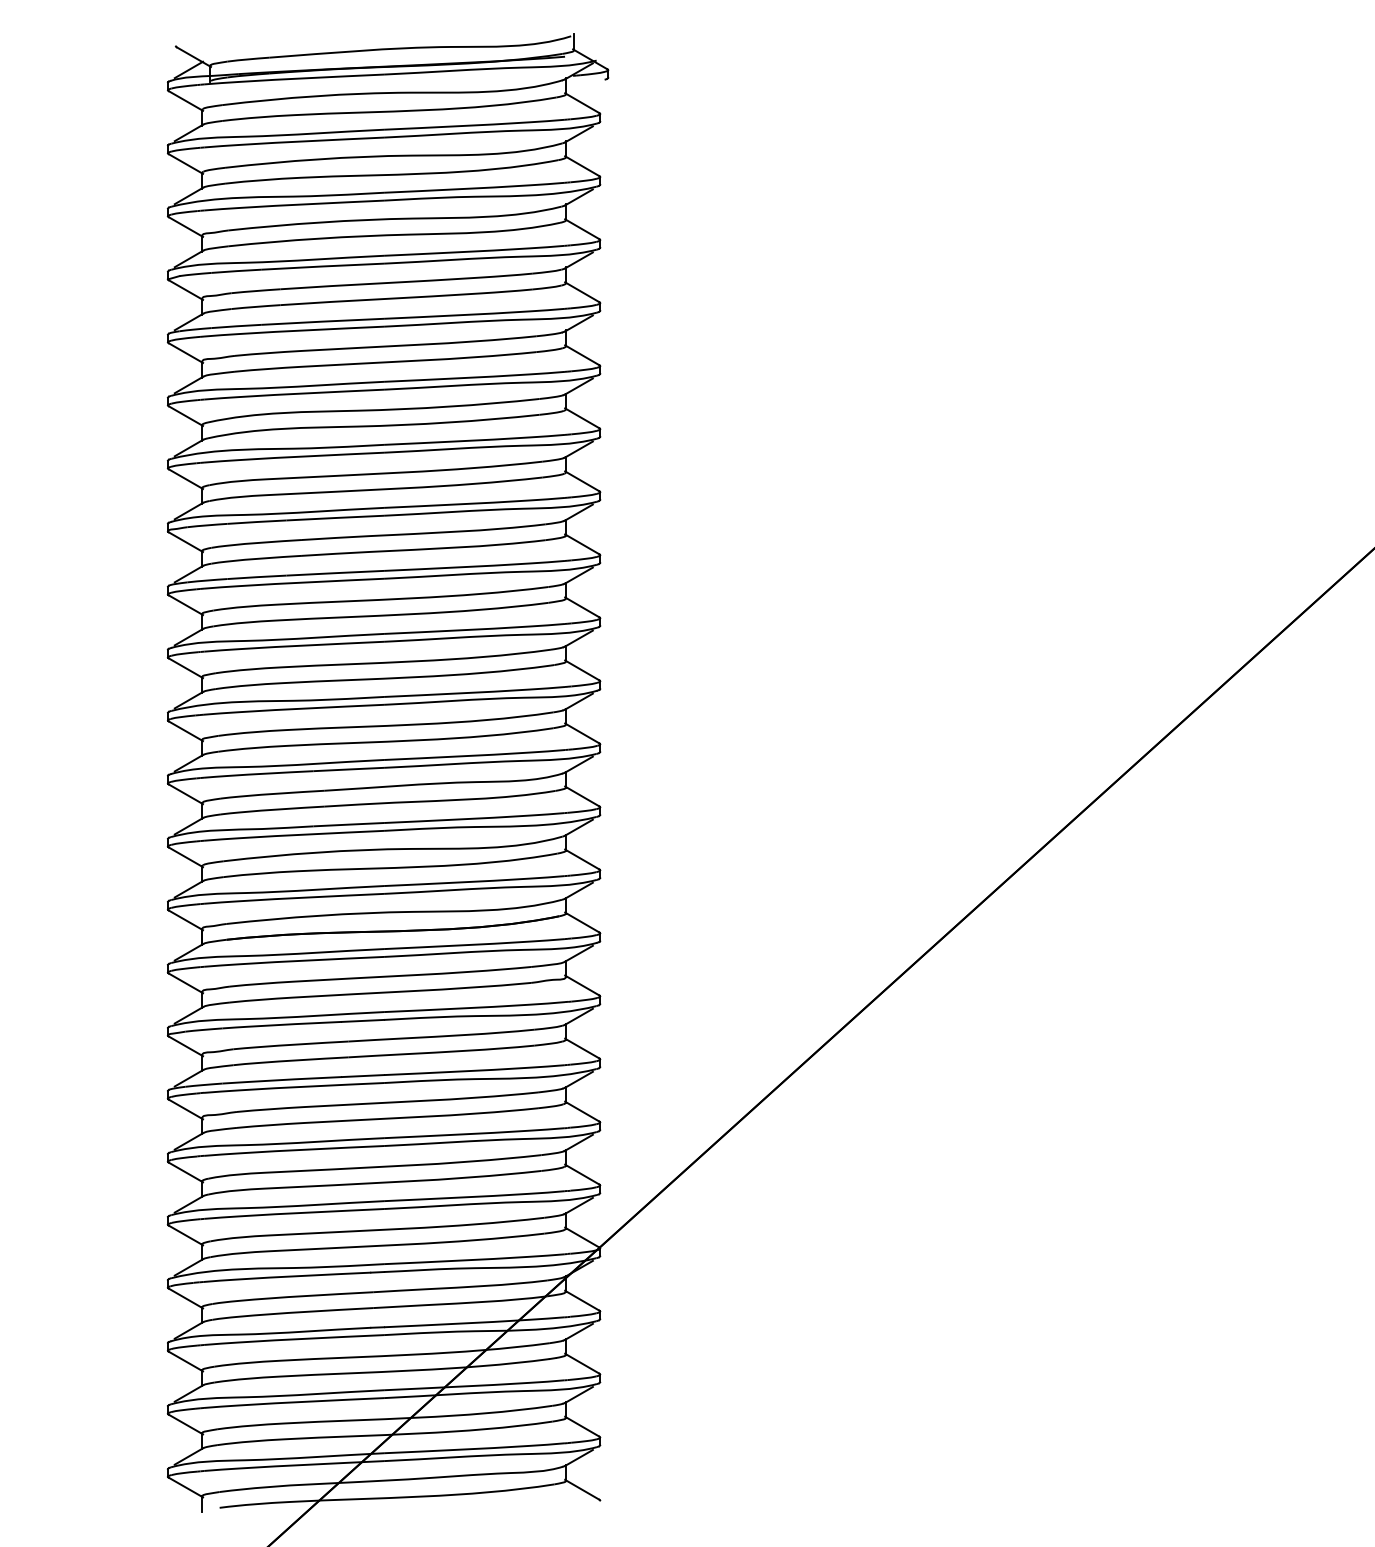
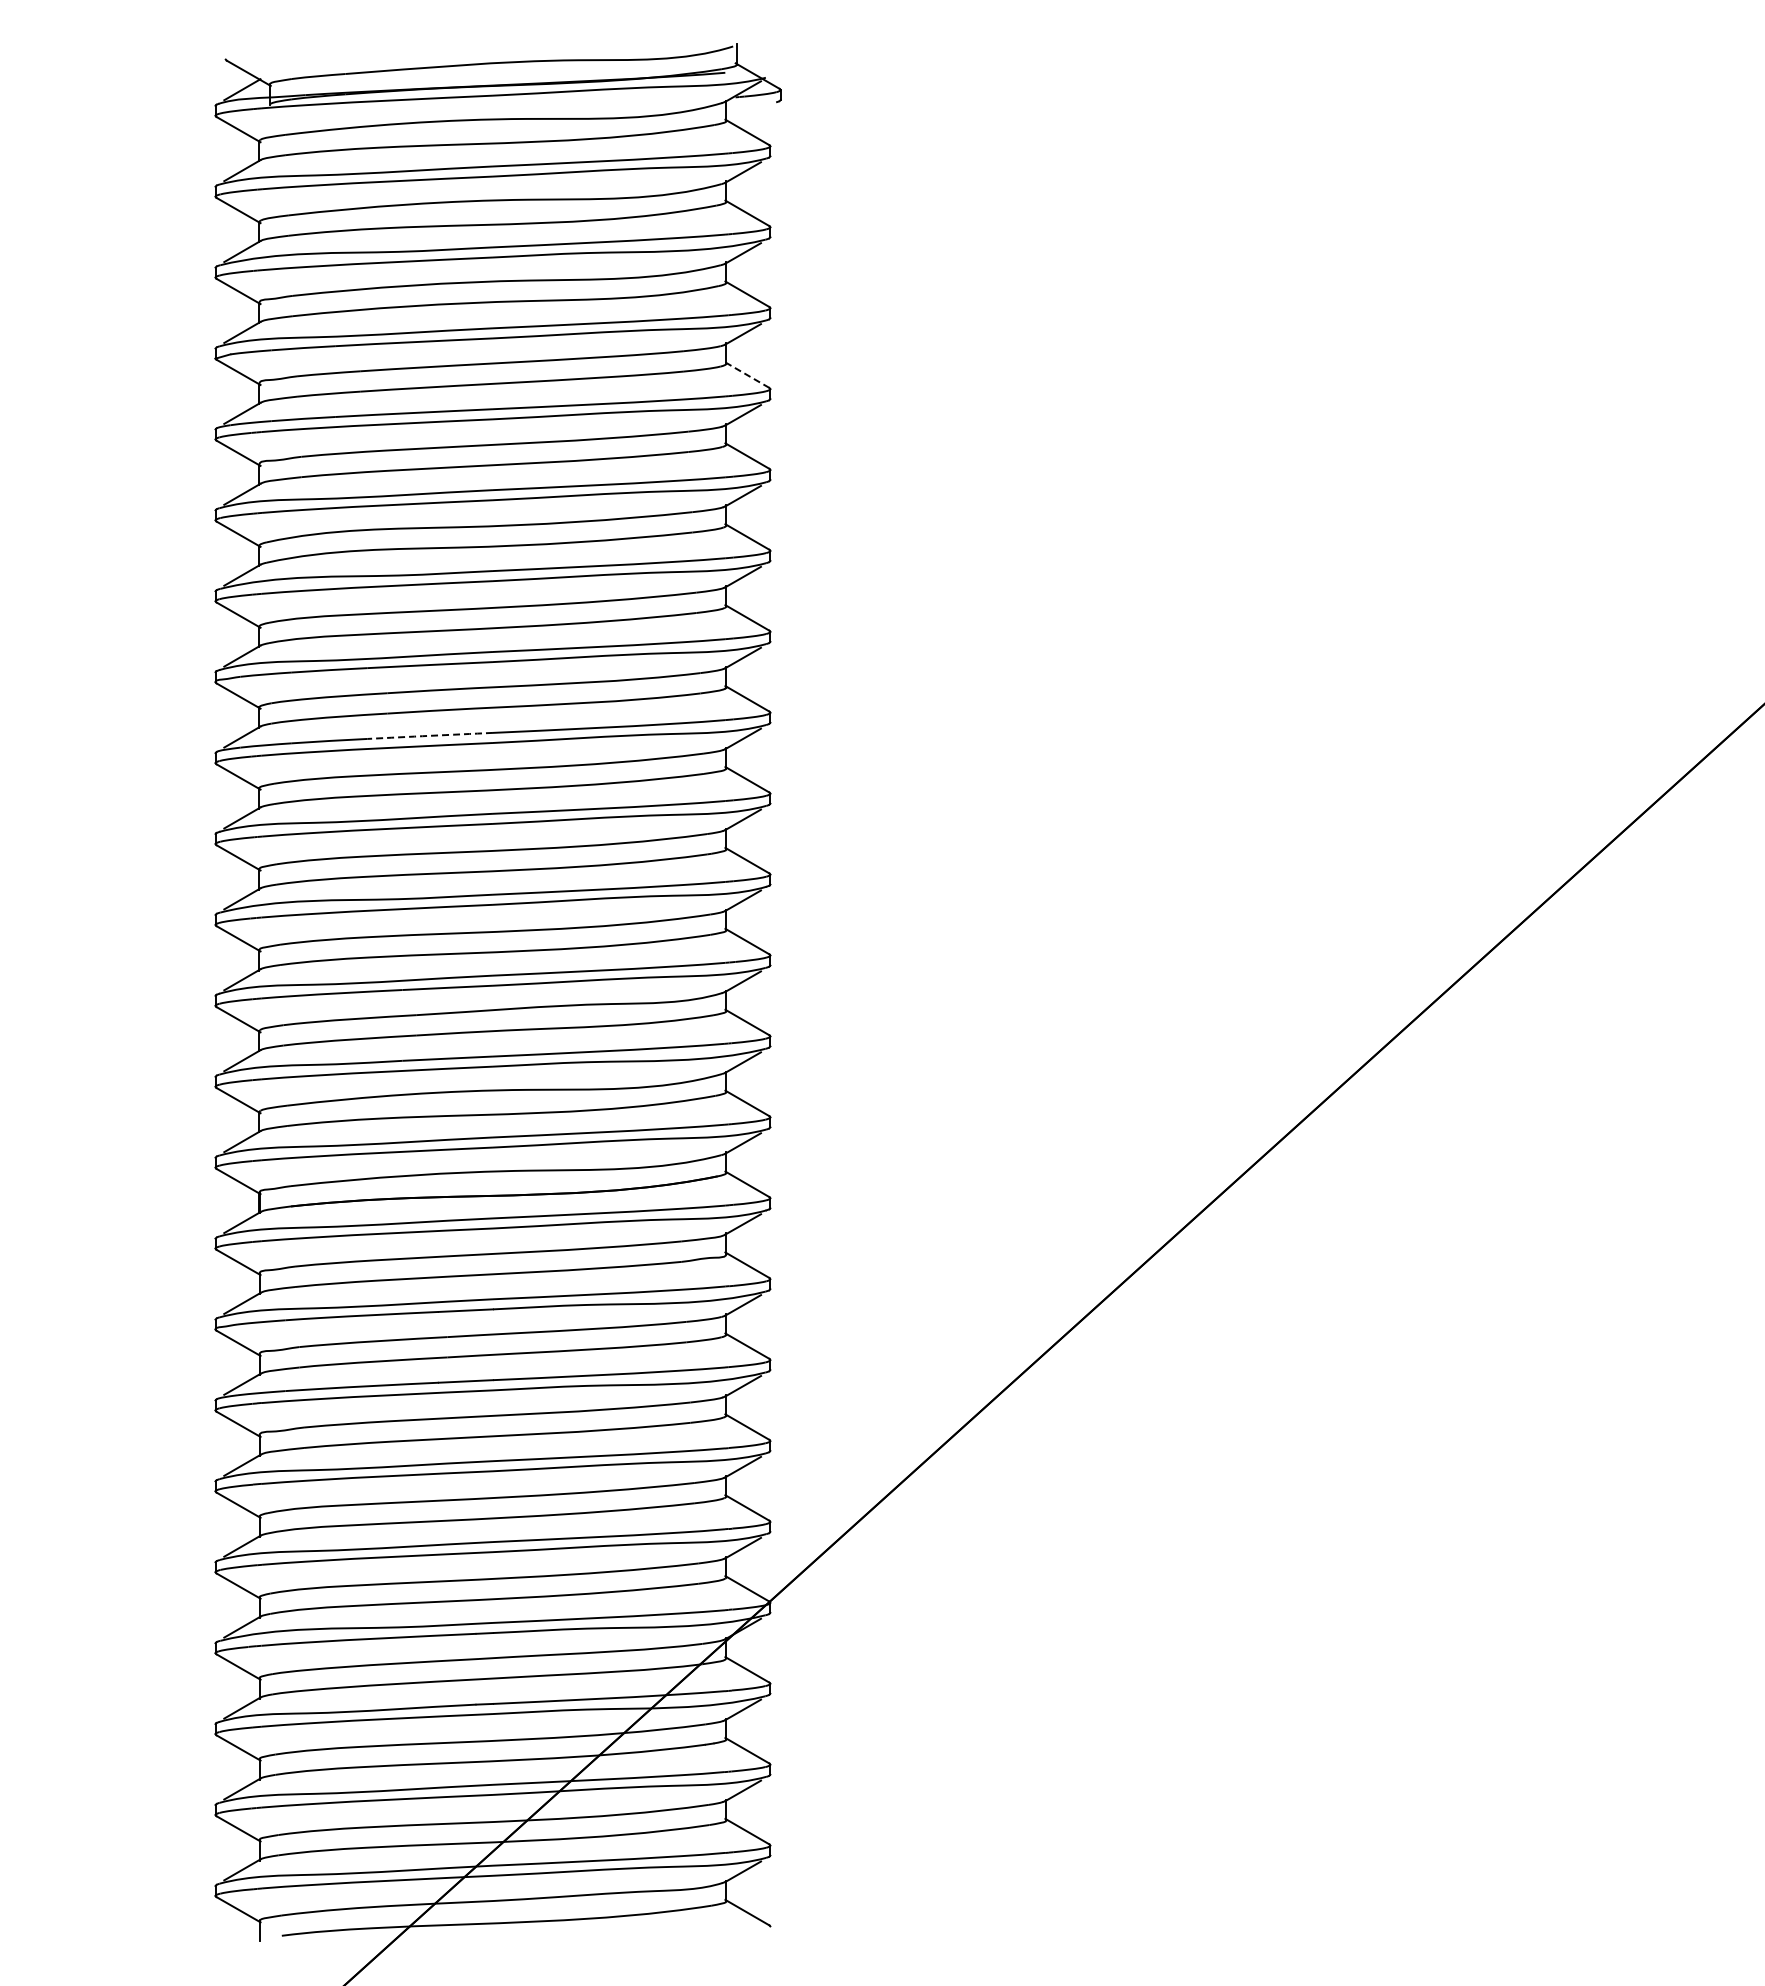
line: (582, 291) -> (747, 374), solid -> dashed
arc: (335, 572) -> (430, 735), solid -> dashed

